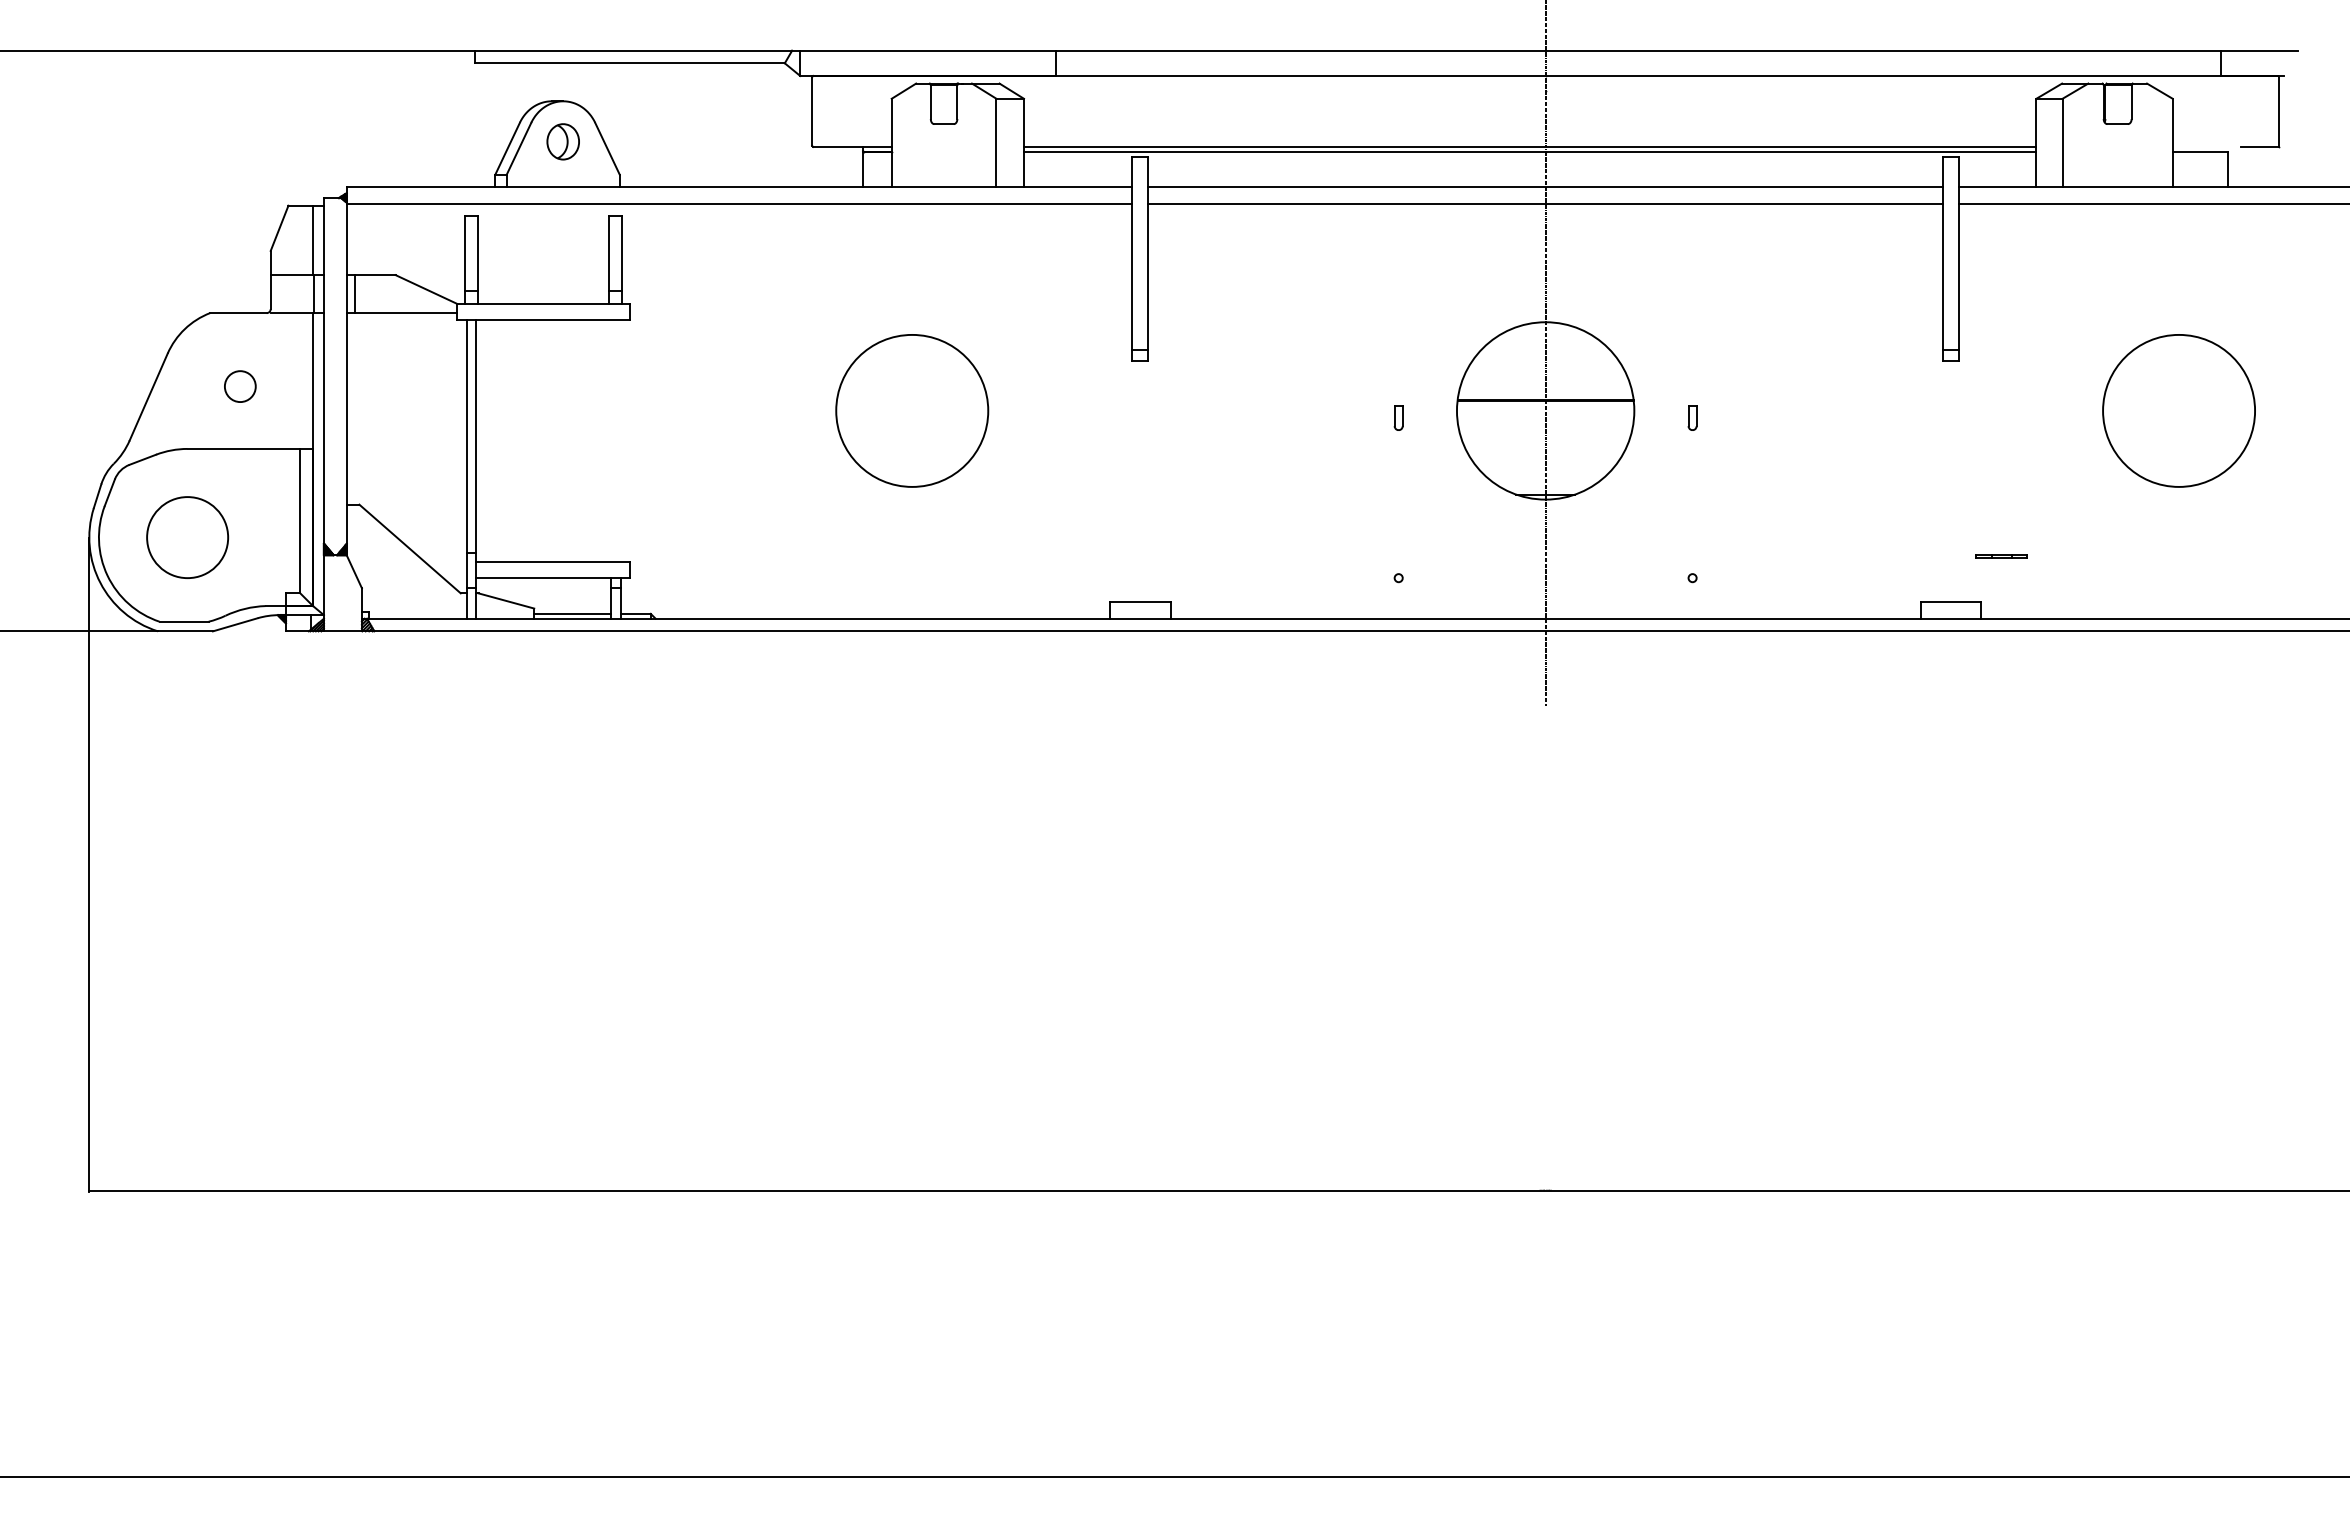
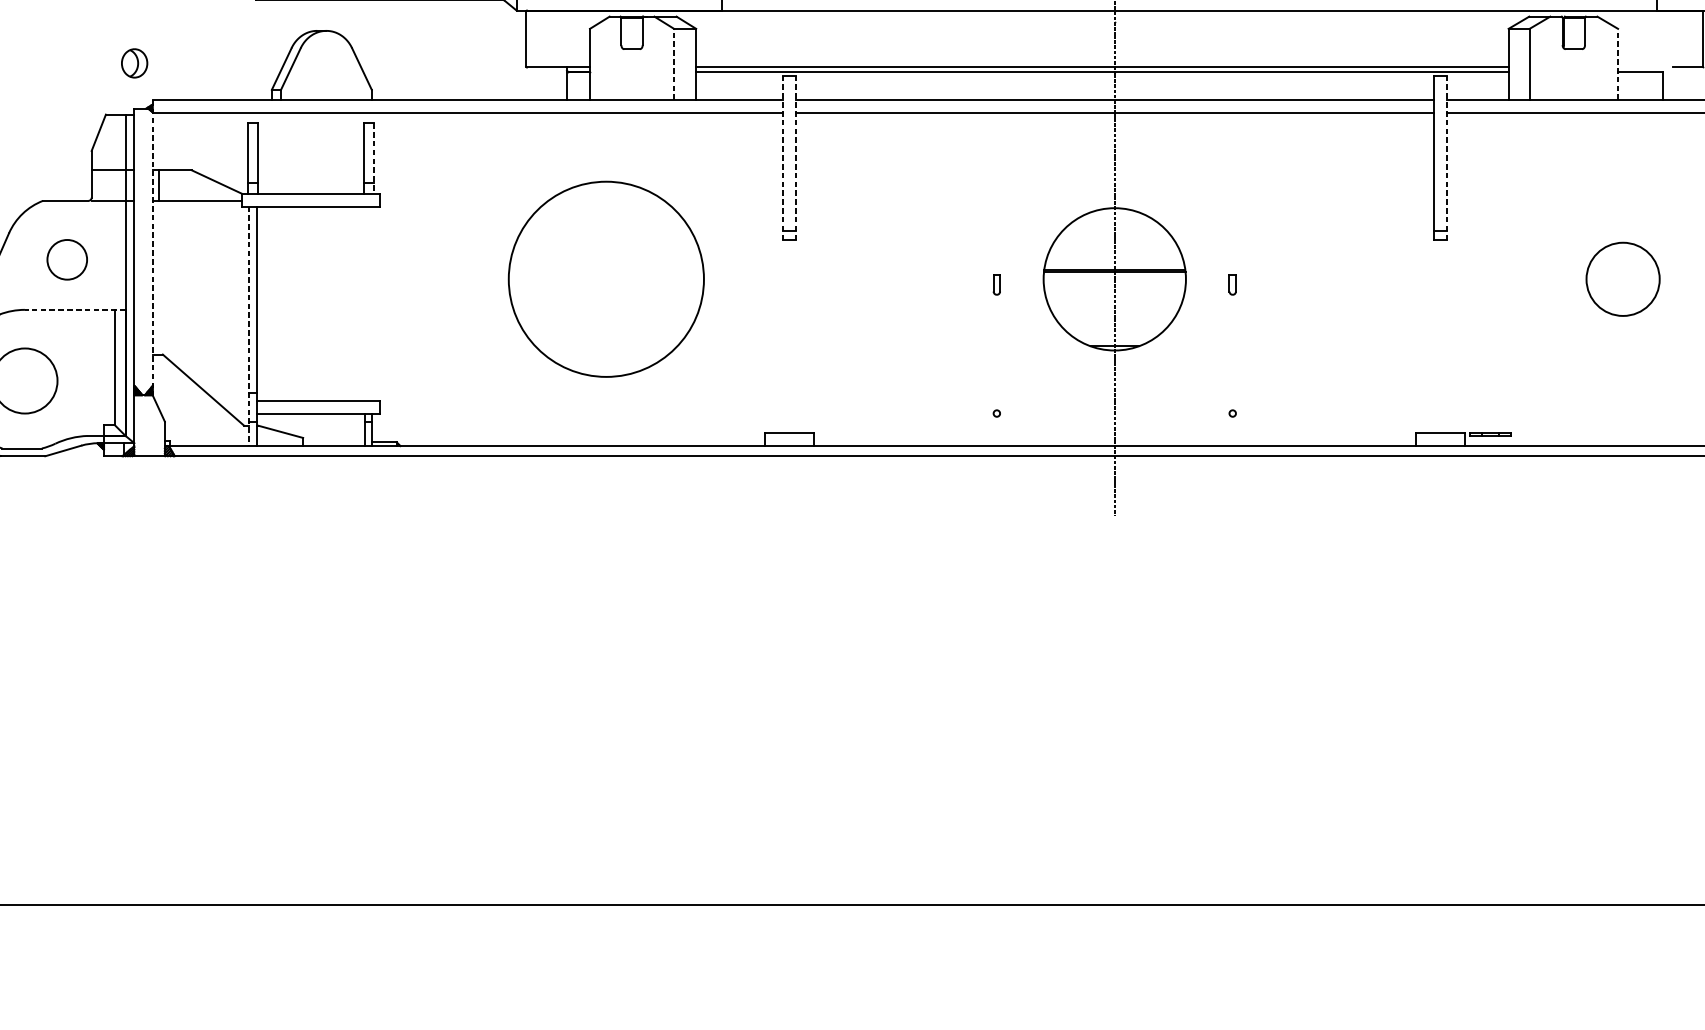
part: (562, 141) -> (134, 63), moved
line: (996, 142) -> (674, 63), solid -> dashed
line: (2172, 142) -> (1617, 63), solid -> dashed
line: (1132, 259) -> (783, 157), solid -> dashed
line: (1148, 259) -> (796, 157), solid -> dashed
line: (1959, 259) -> (1446, 157), solid -> dashed
line: (622, 260) -> (373, 158), solid -> dashed
line: (346, 371) -> (152, 247), solid -> dashed
circle: (239, 386) -> (66, 259), size x1.6
circle: (912, 410) -> (606, 279), size x1.6
circle: (2179, 410) -> (1623, 279), size x0.6
line: (250, 448) -> (75, 309), solid -> dashed
line: (466, 469) -> (248, 326), solid -> dashed
line: (2001, 555) -> (1490, 433), moved
line: (572, 613) -> (333, 441), removed

